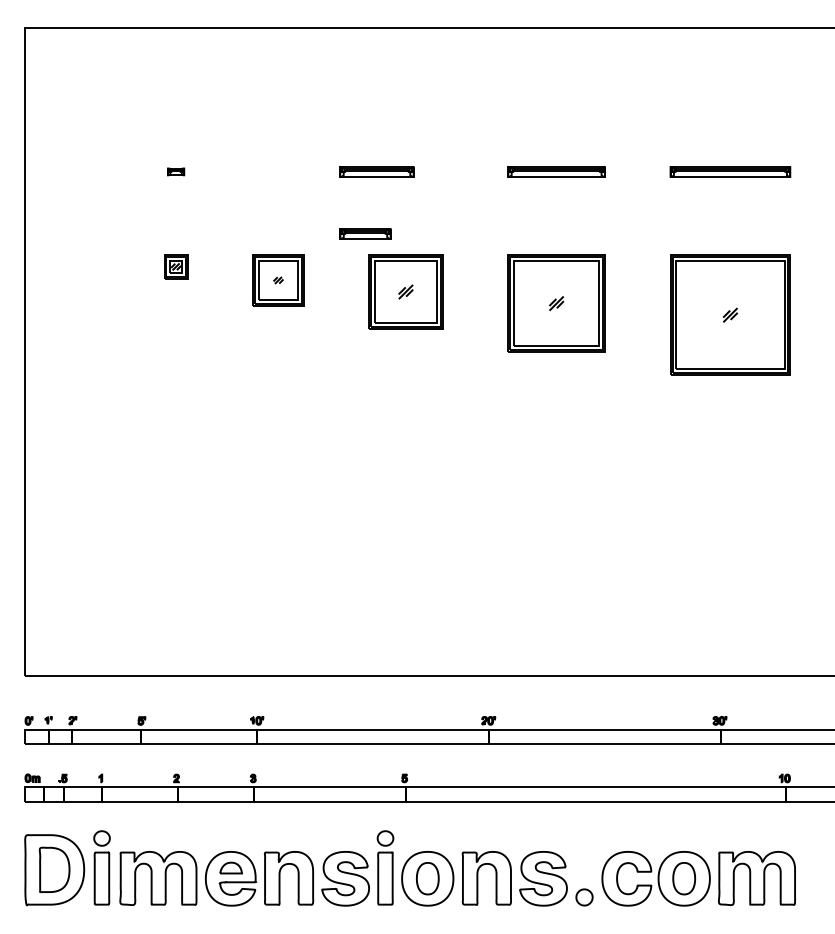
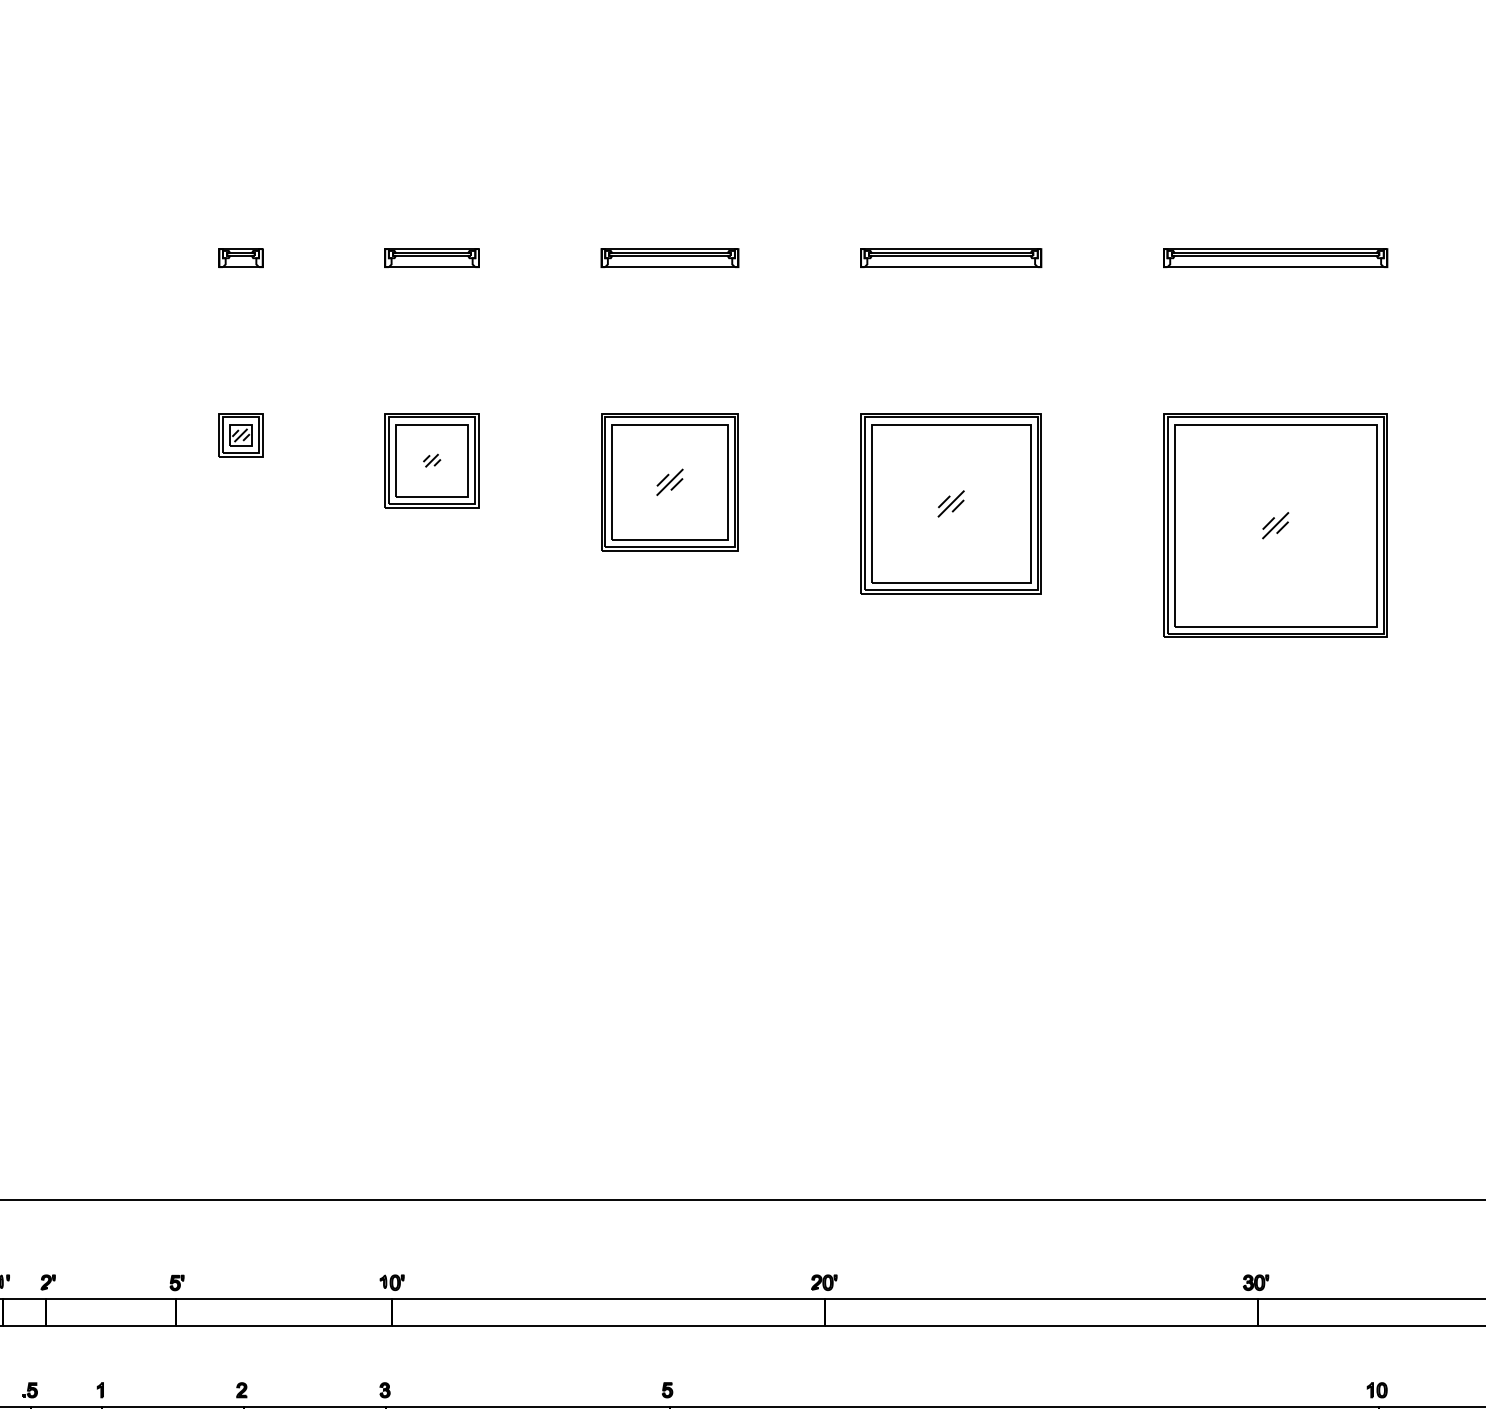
part: (175, 171) -> (239, 257), size x1.43
part: (376, 171) -> (669, 257), moved
part: (365, 233) -> (432, 257), moved

